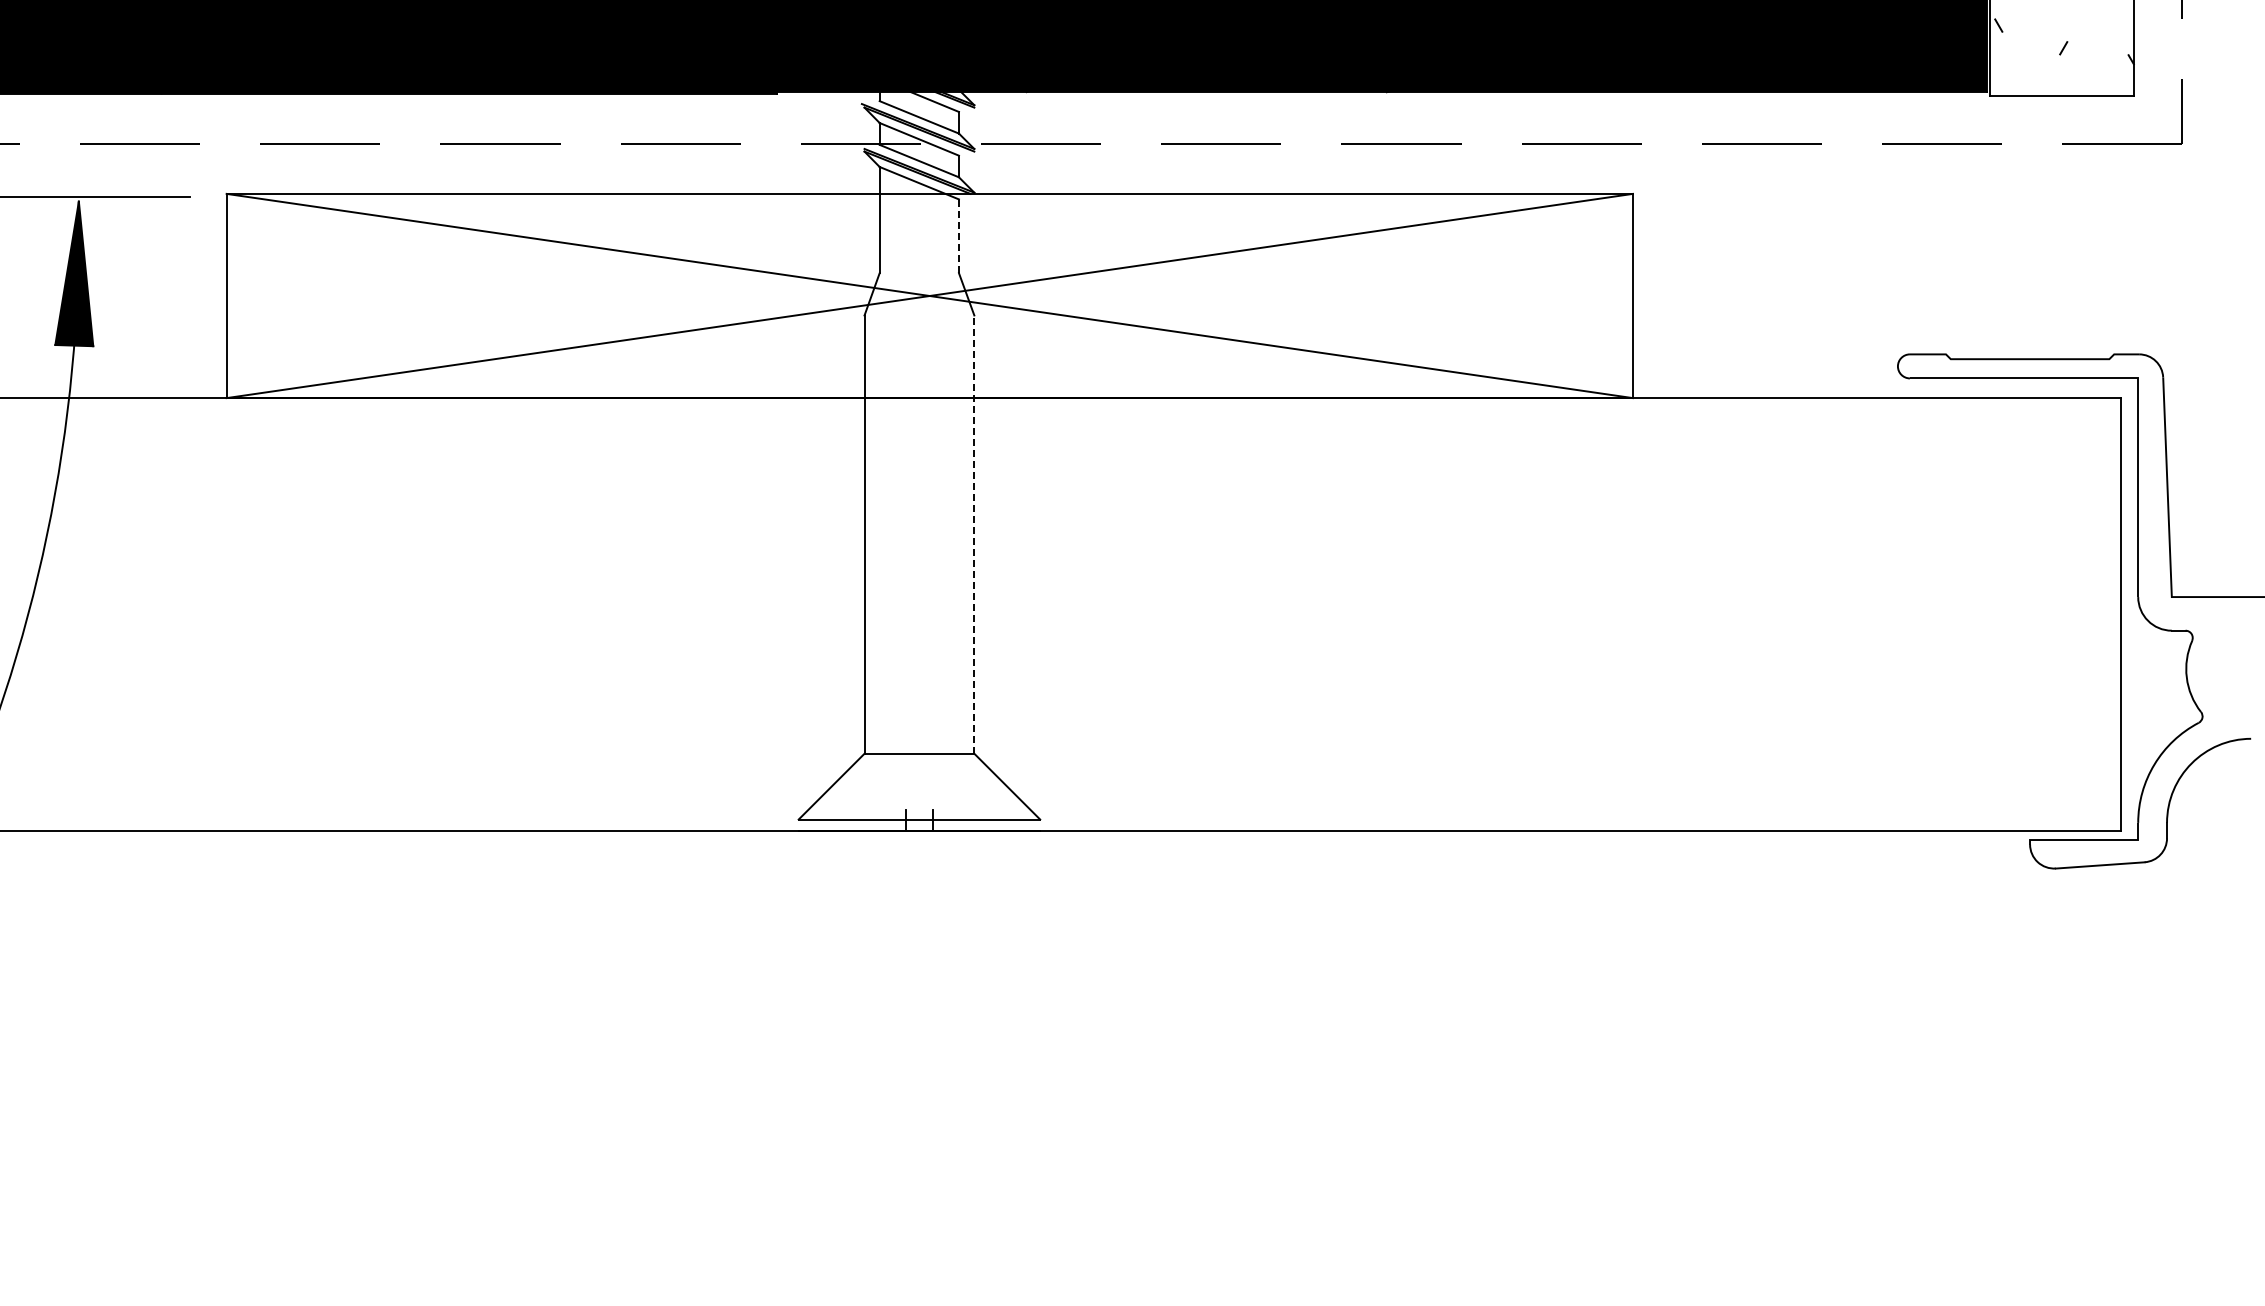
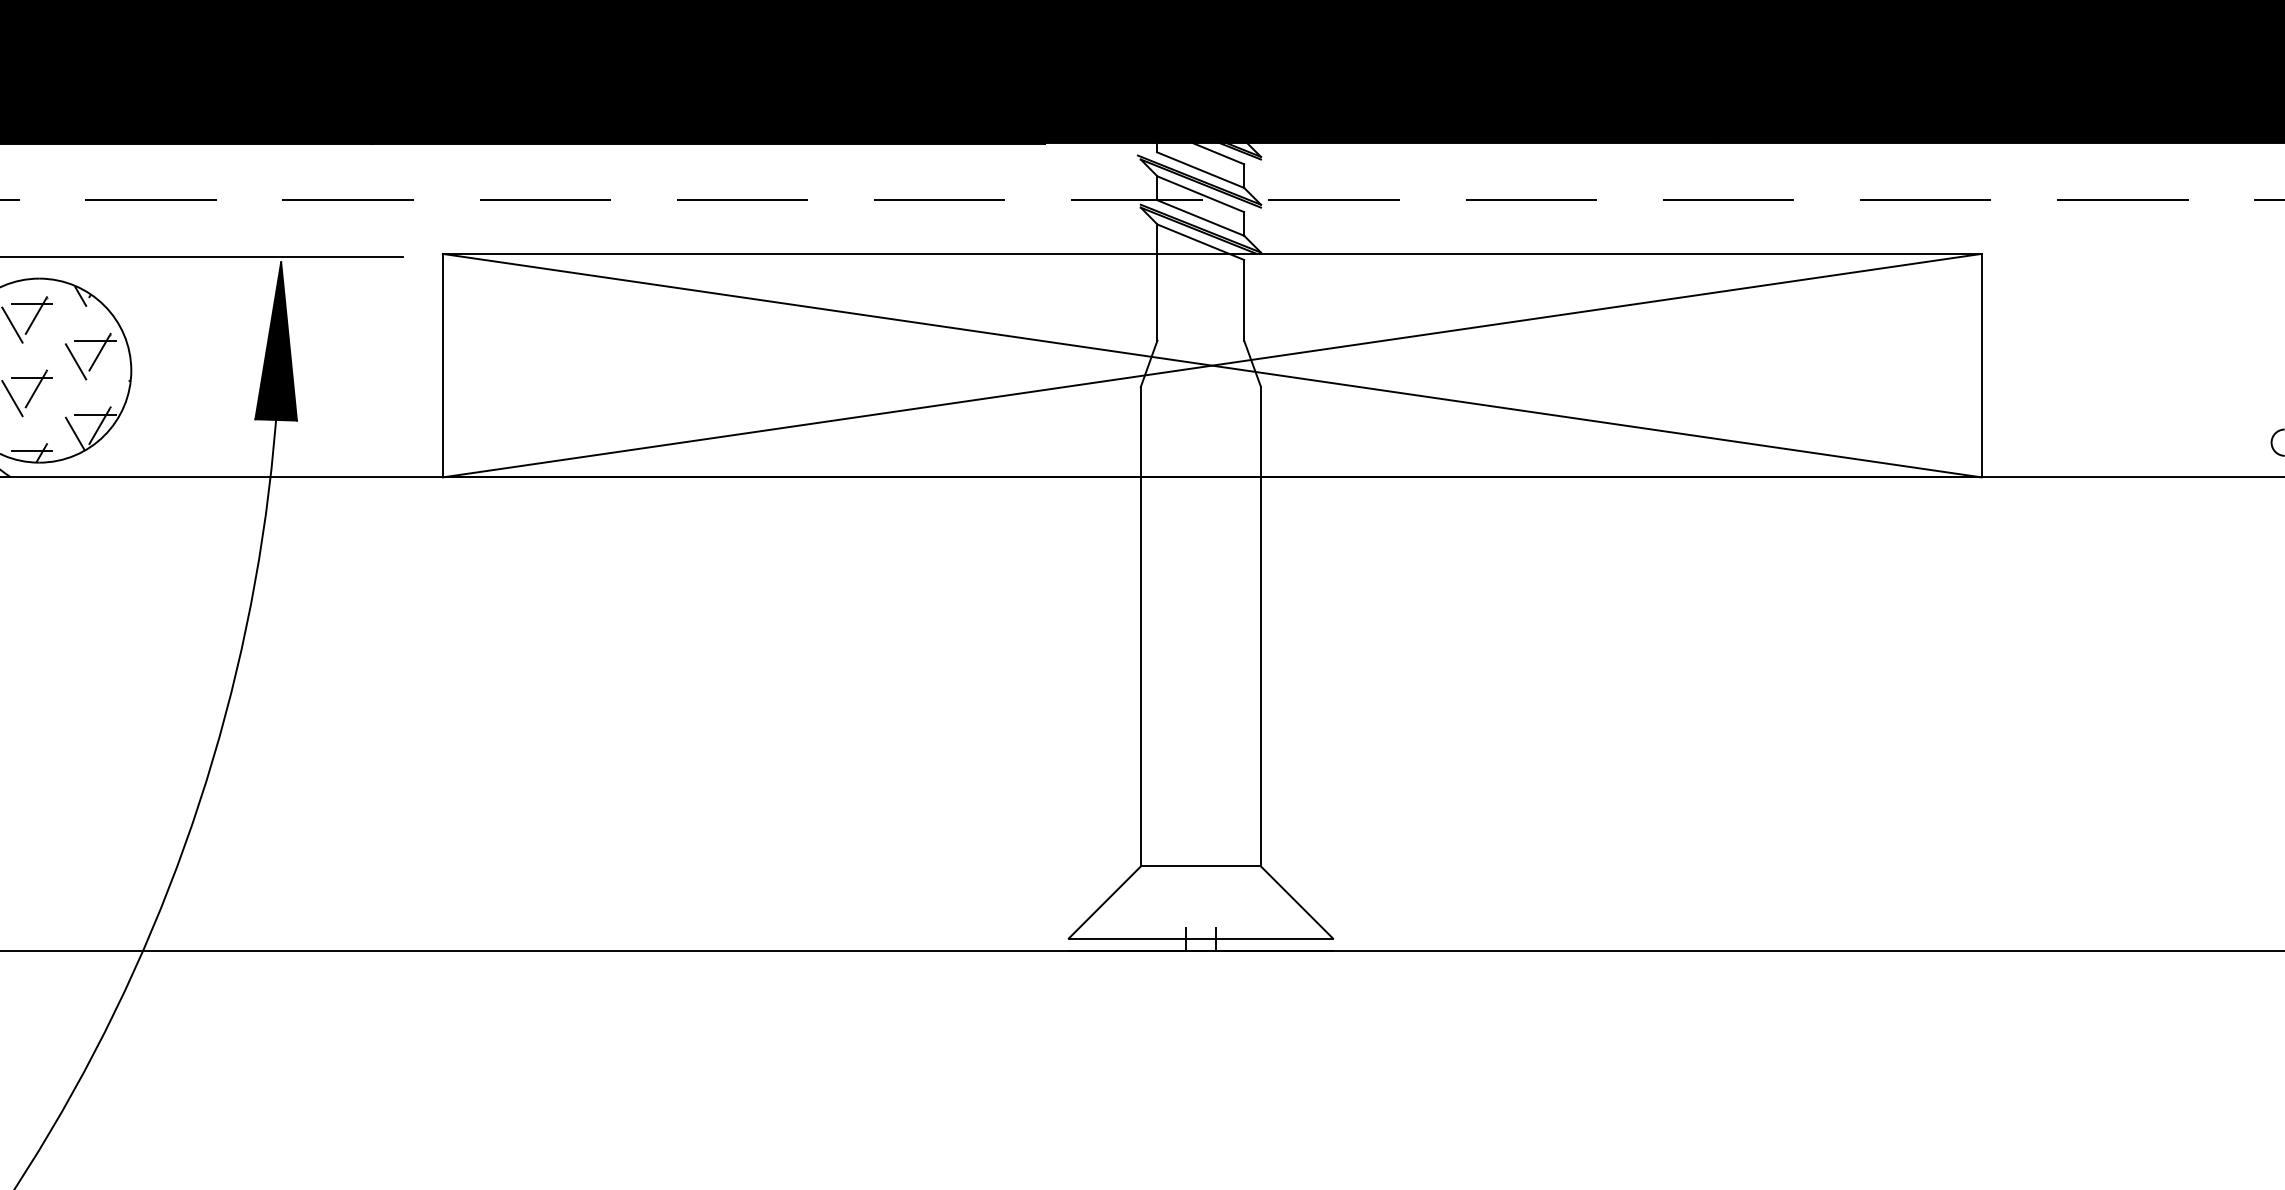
line: (958, 236) -> (1243, 300), dashed -> solid
line: (974, 534) -> (1261, 626), dashed -> solid

